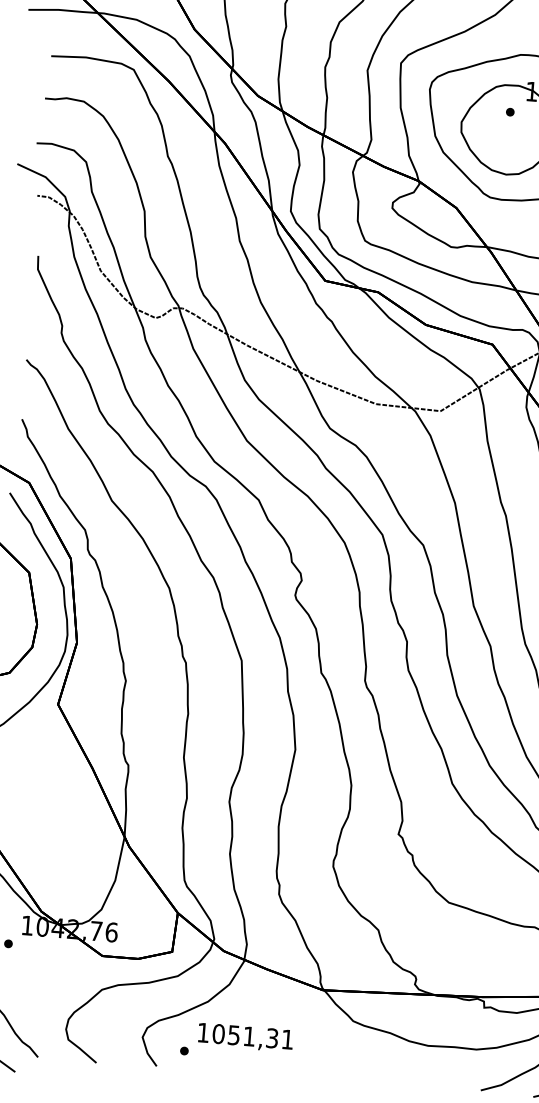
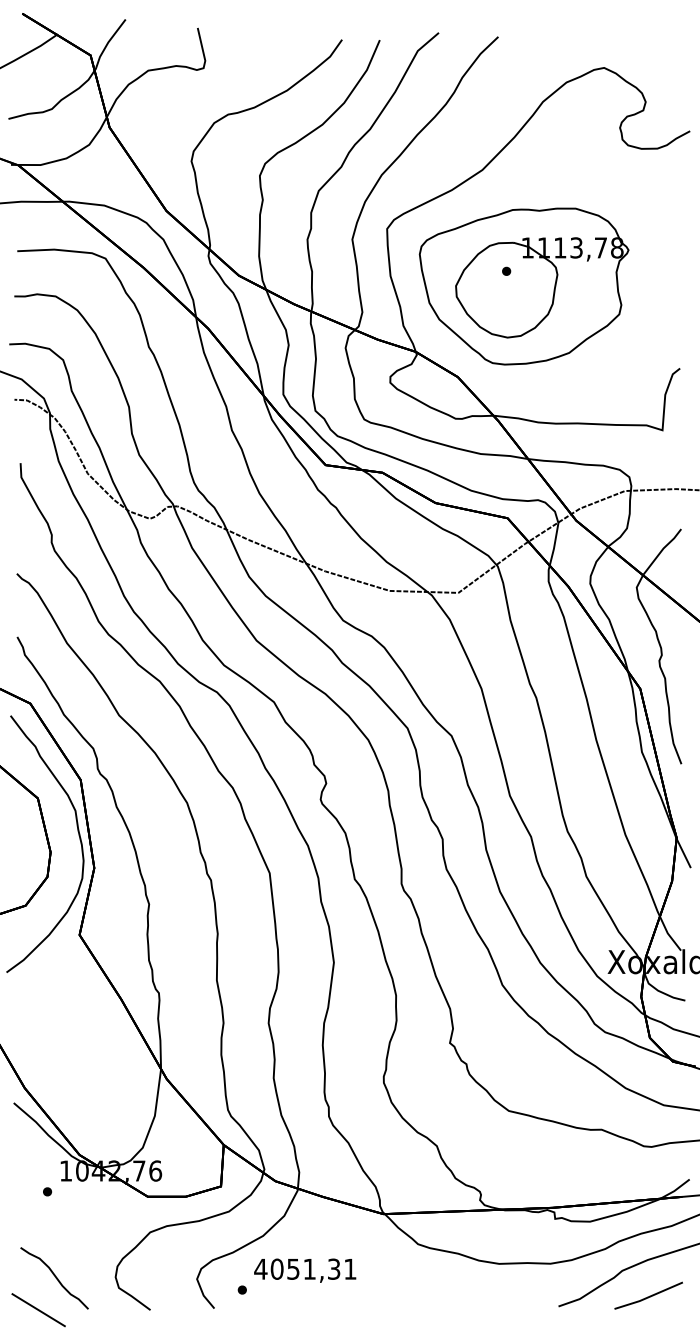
text: (203, 1033) -> (260, 1269), 1051,31 -> 4051,31

